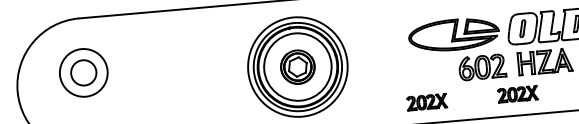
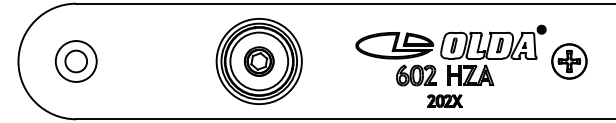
part: (82, 72) -> (75, 61), moved
part: (426, 101) -> (366, 100), removed

